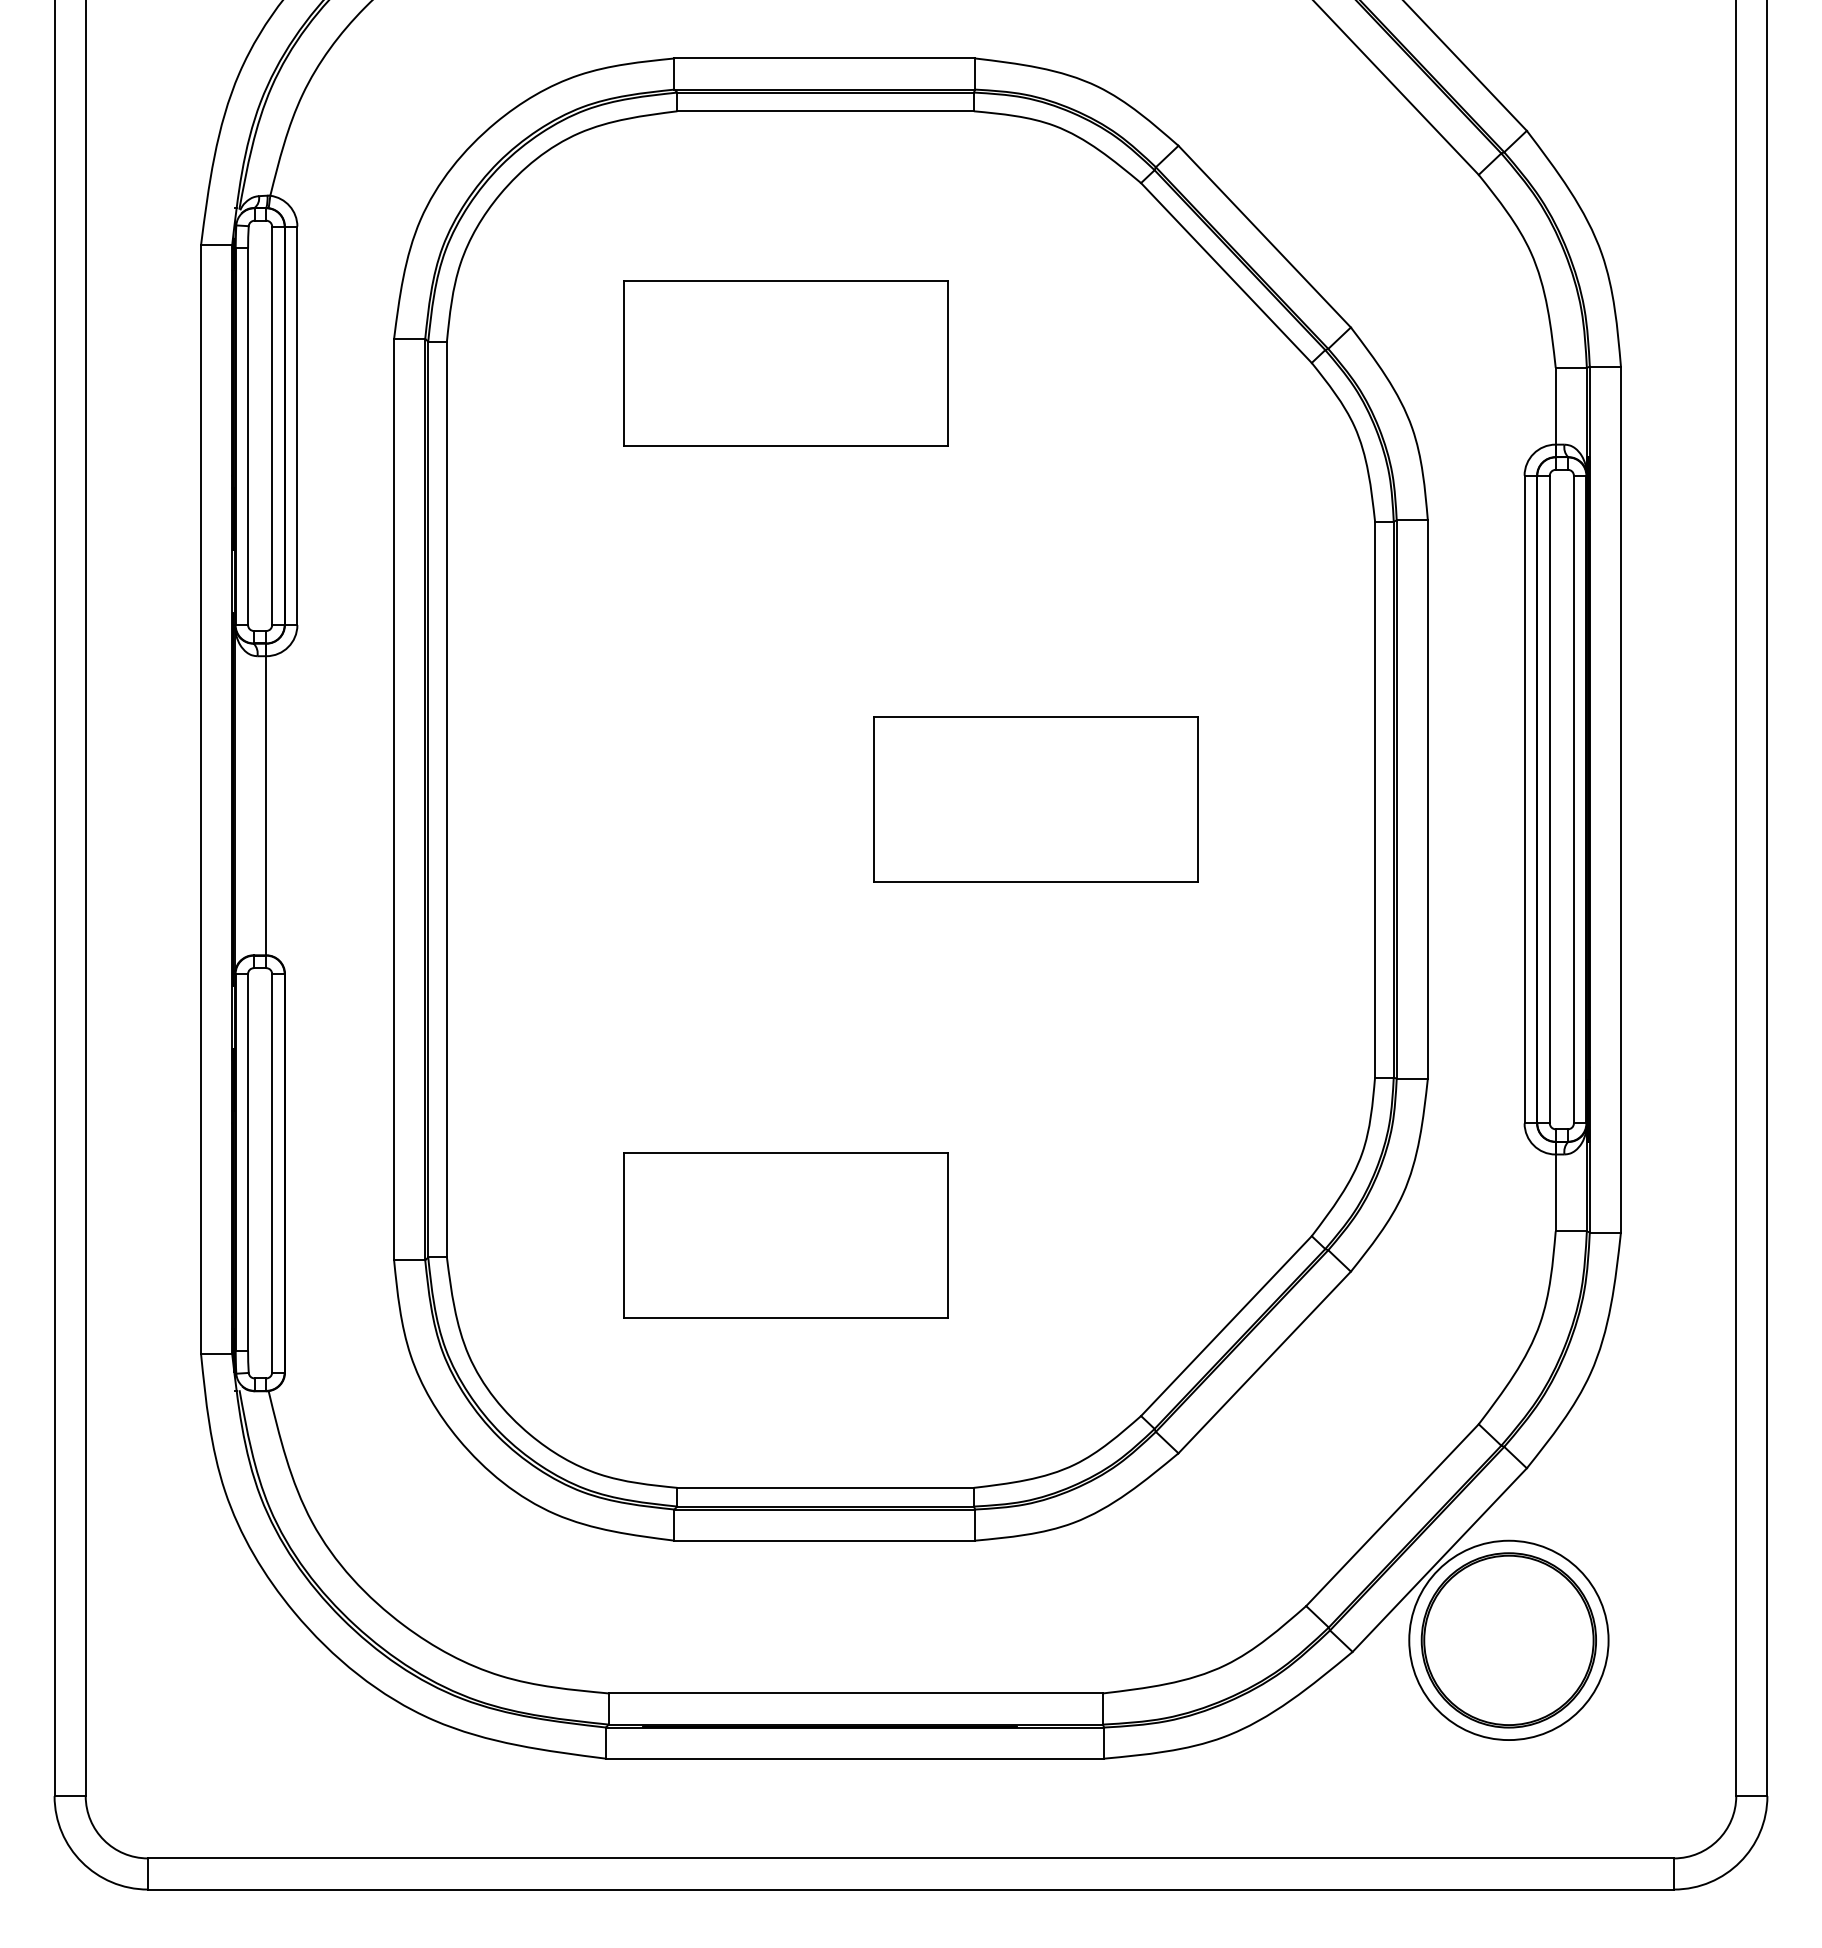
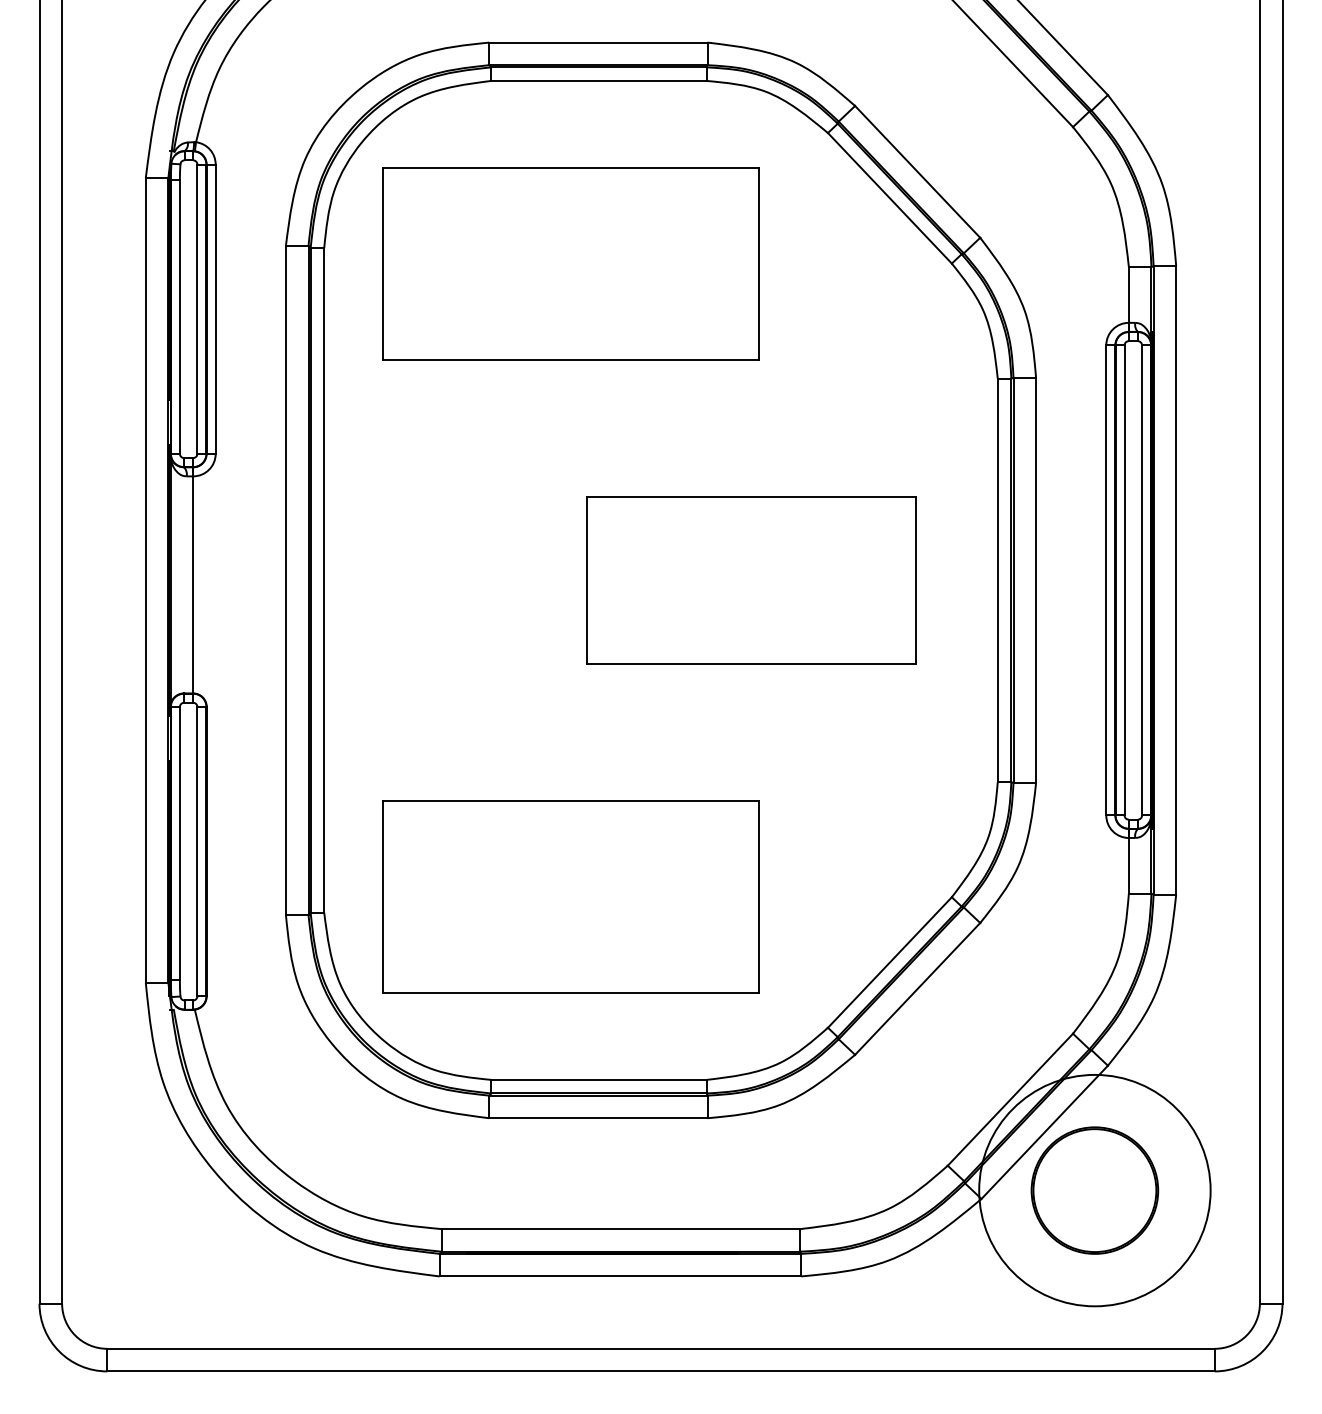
part: (785, 363) -> (569, 263), size x1.6
part: (1035, 799) -> (751, 580), size x1.4
part: (785, 1235) -> (569, 896), size x1.6
circle: (1508, 1640) -> (1094, 1190), size x1.6

